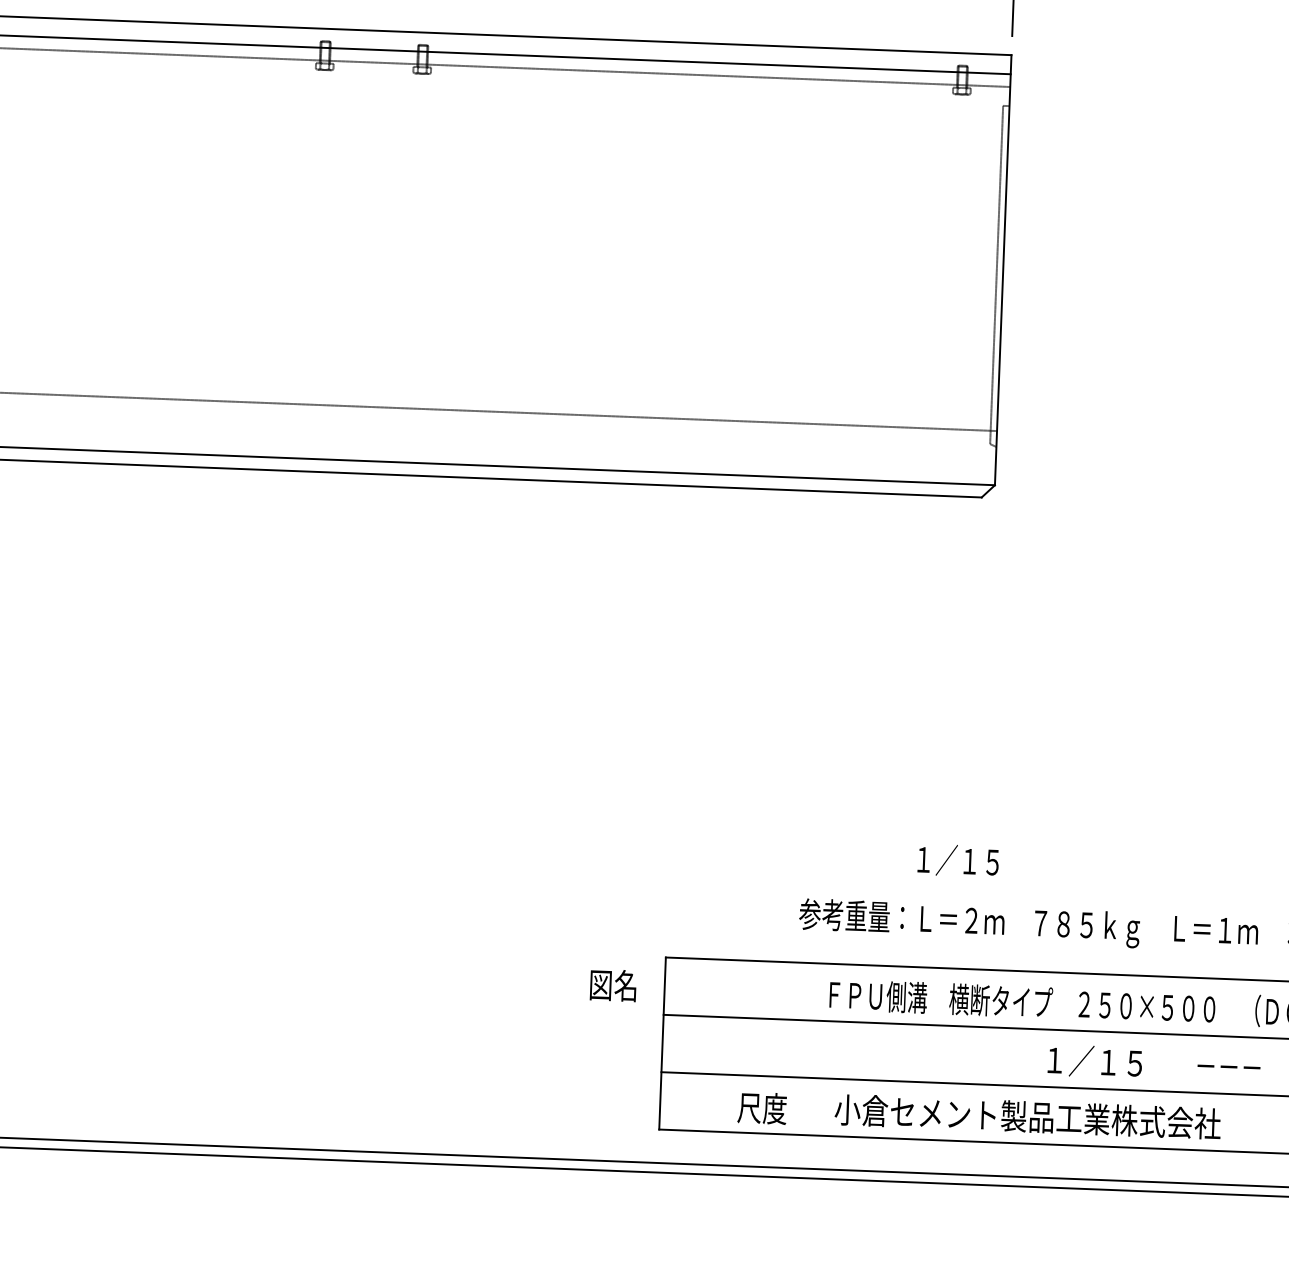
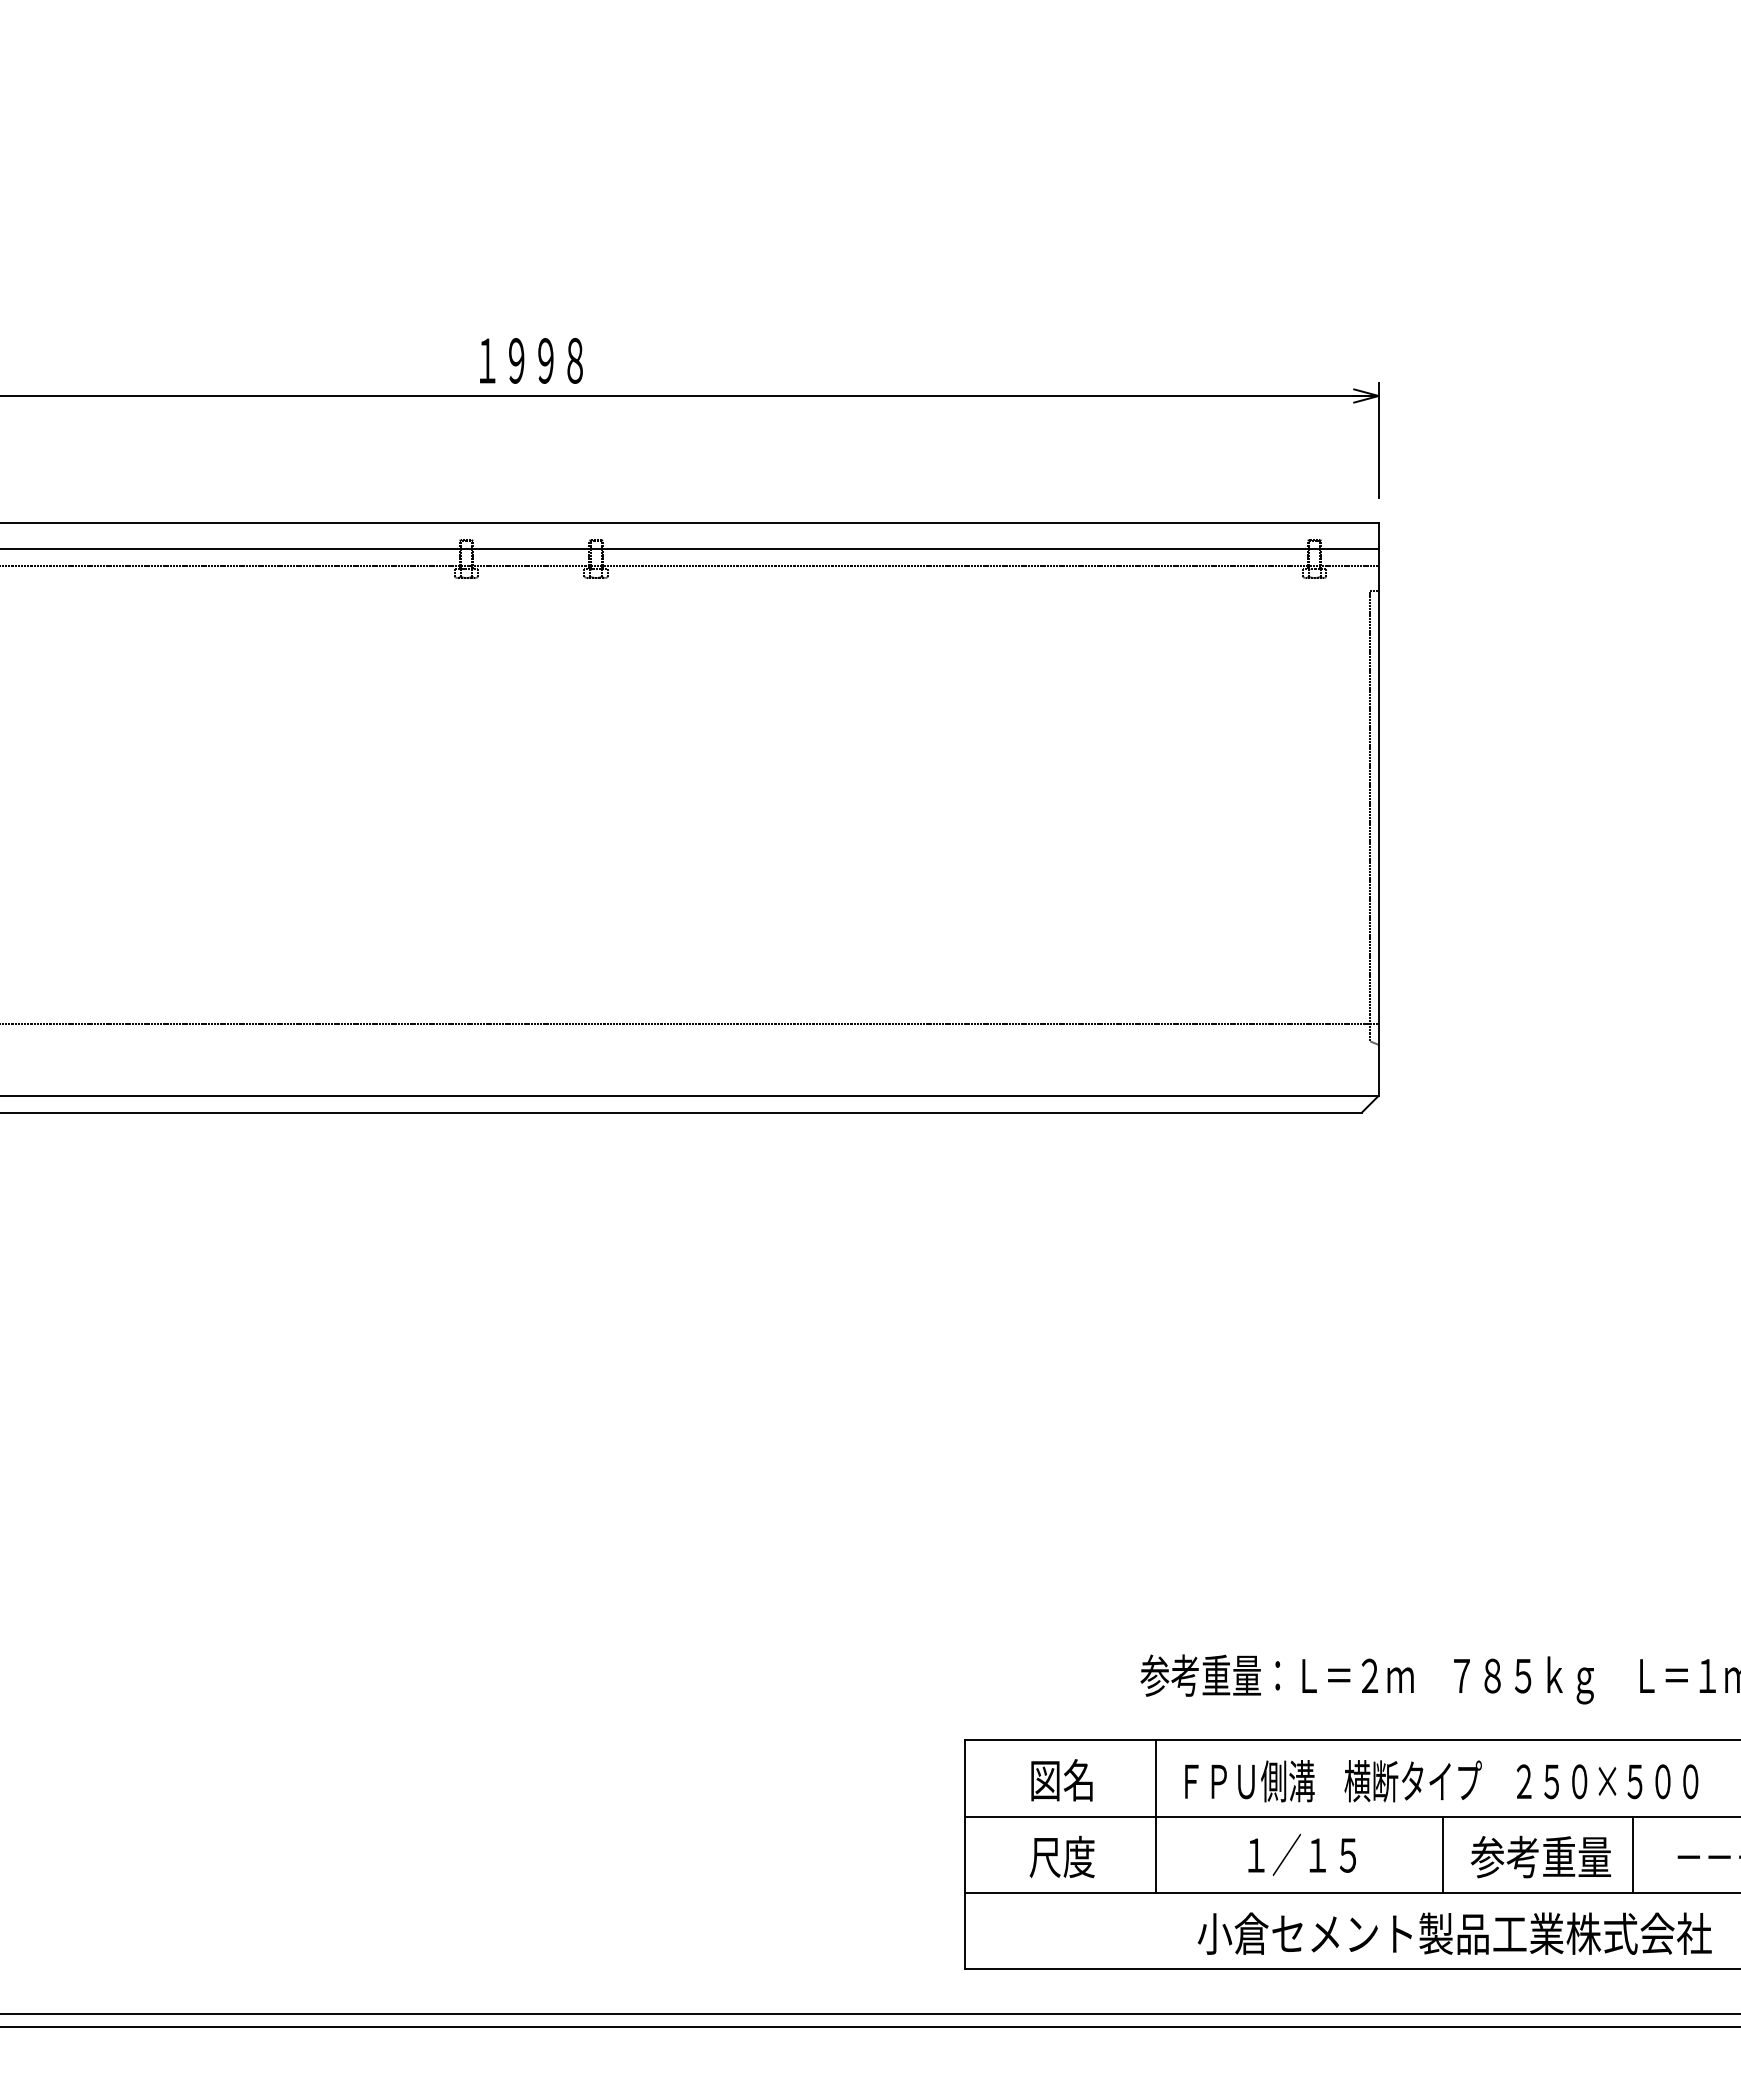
text: (957, 860) -> (1301, 1854), moved
text: (612, 985) -> (1061, 1780), moved
line: (807, 1020) -> (1156, 1816), added
line: (1020, 1056) -> (1442, 1854), added
text: (1094, 1061) -> (1540, 1856), １／１５ -> 参考重量
line: (1164, 1062) -> (1633, 1854), added
text: (761, 1107) -> (1061, 1856), moved

